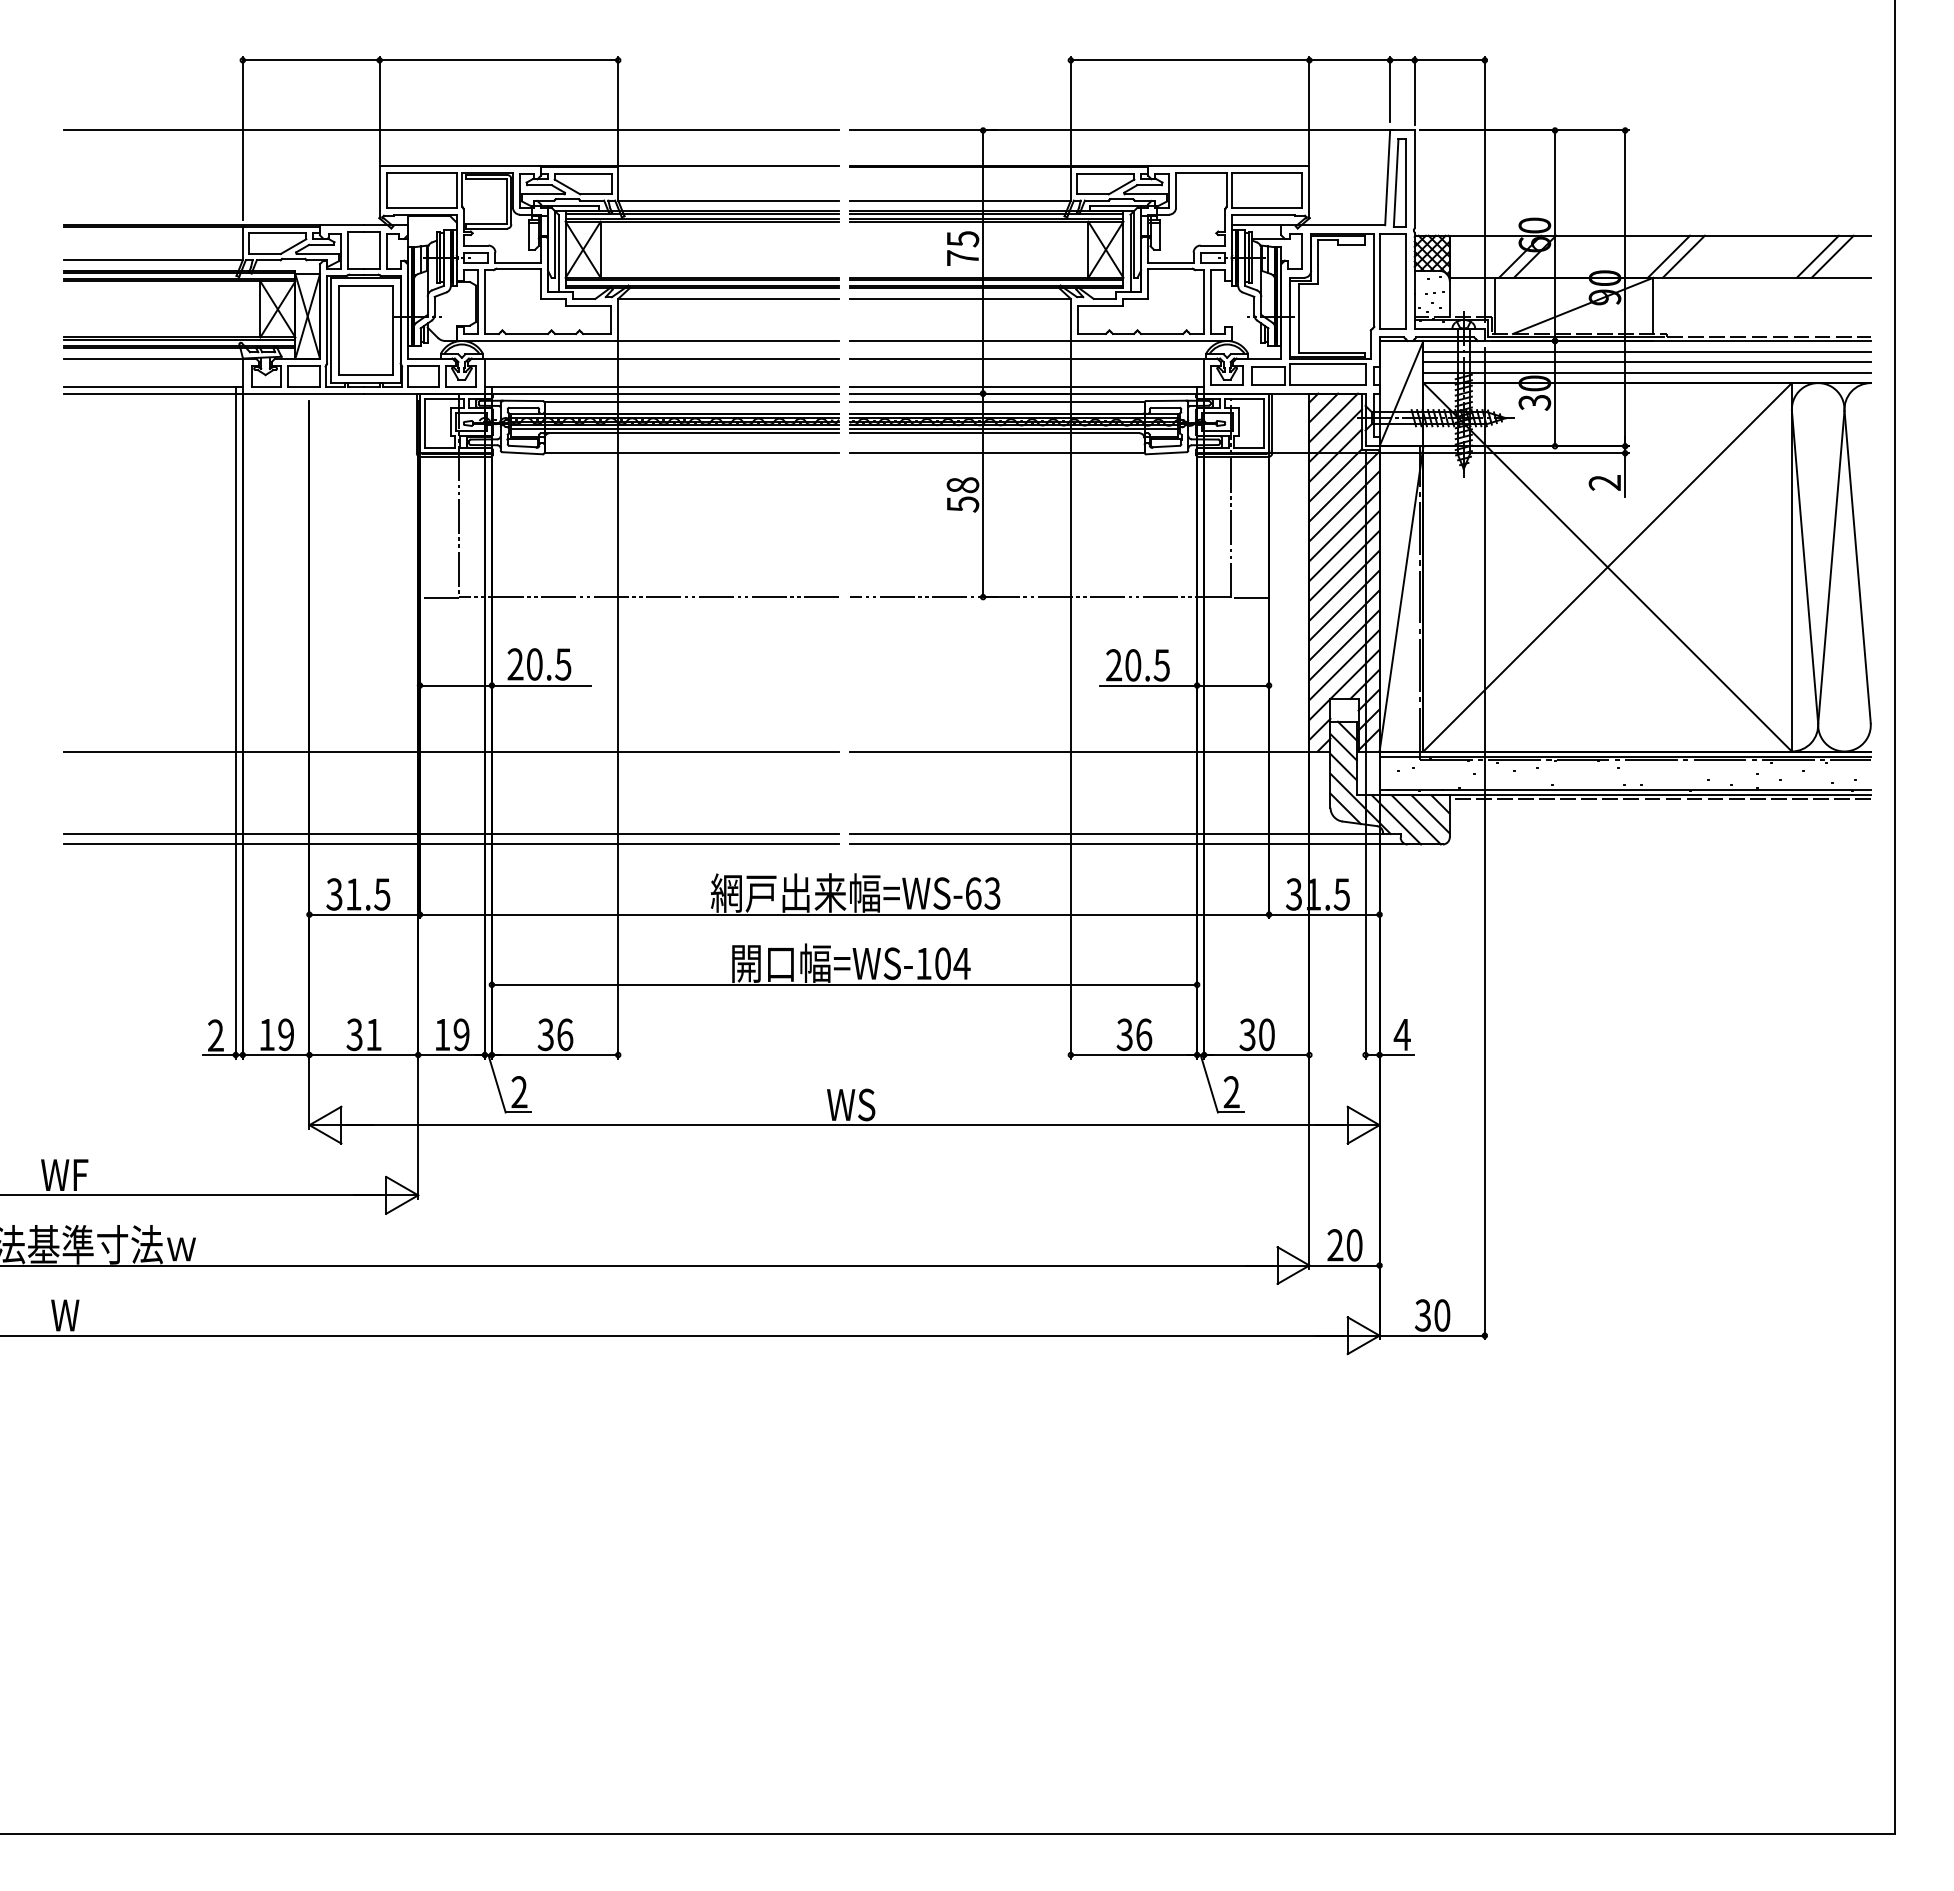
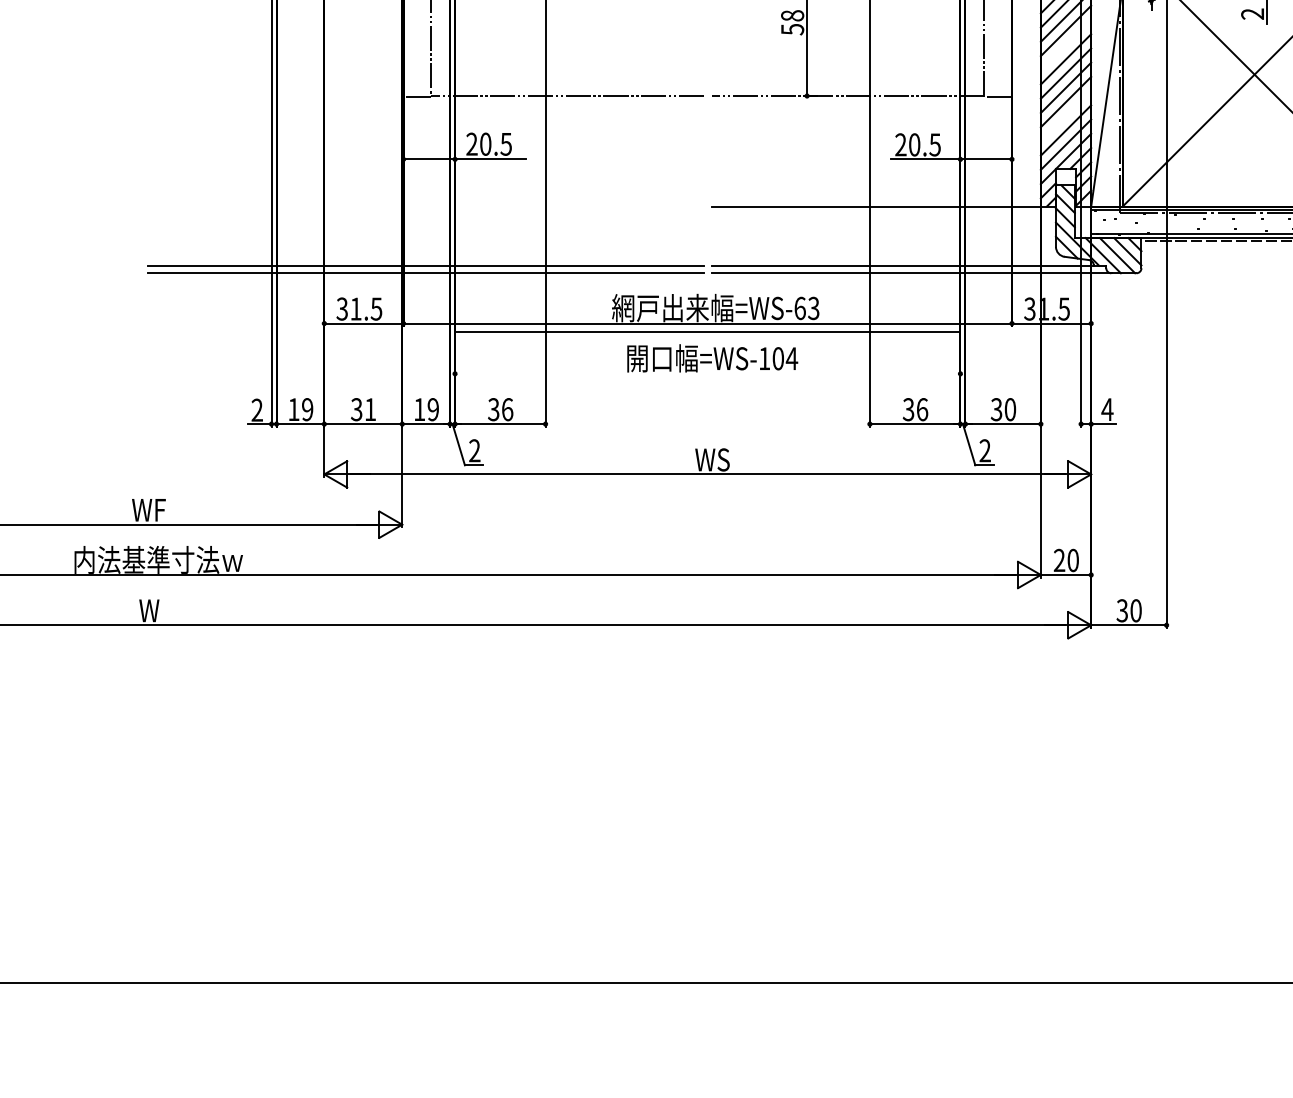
line: (1344, 526) -> (1066, 45), removed
line: (1344, 625) -> (1066, 116), removed
line: (451, 751) -> (426, 206), removed
line: (844, 984) -> (707, 332), moved

